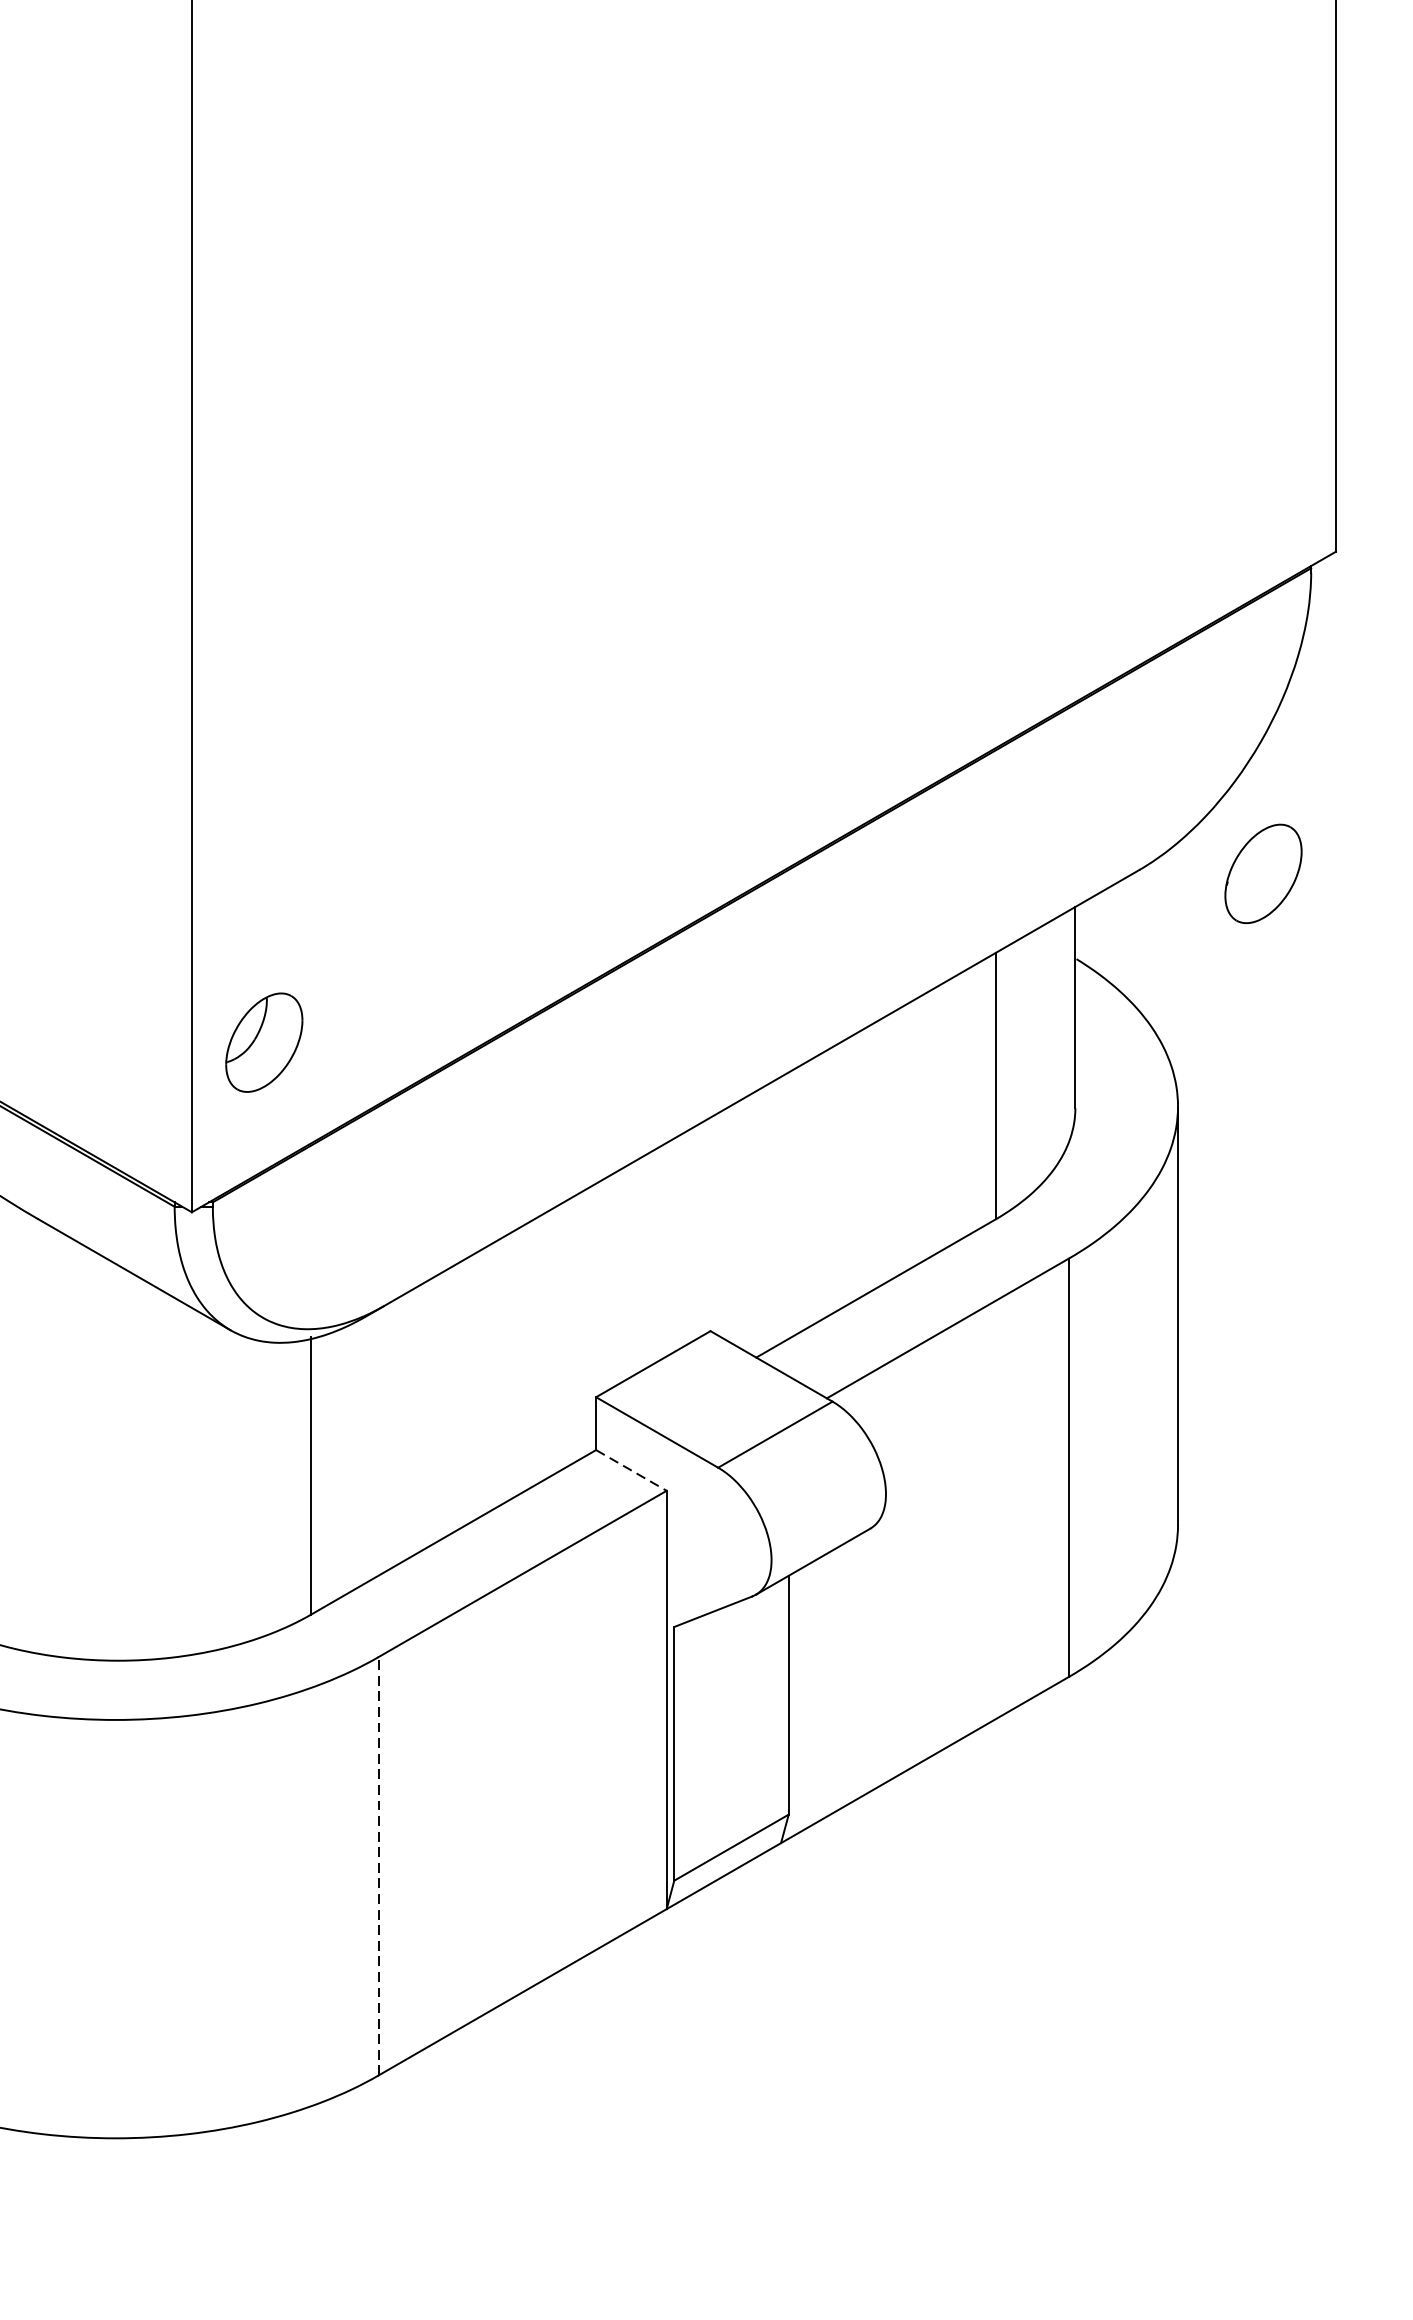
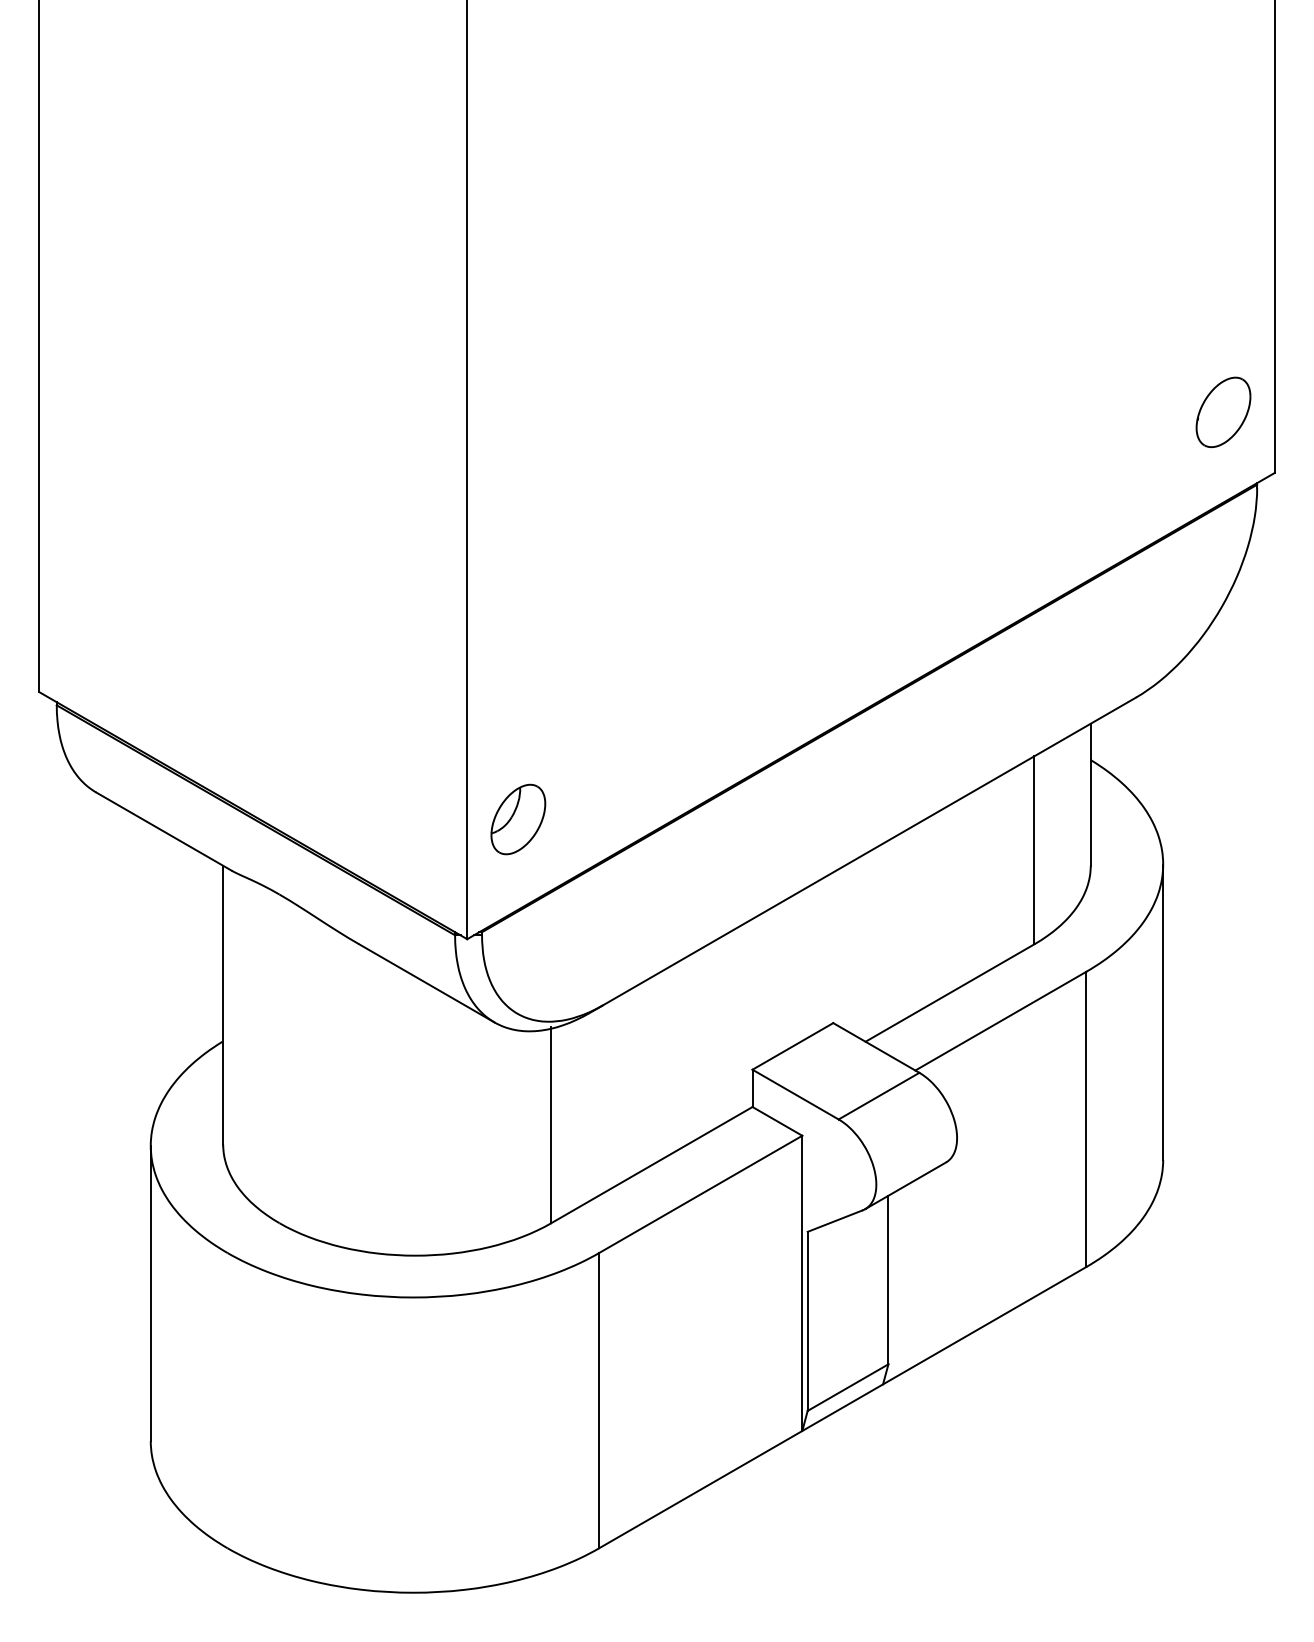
part: (1263, 872) -> (1223, 411), moved
line: (631, 1470) -> (777, 1121), dashed -> solid
line: (379, 1865) -> (599, 1400), dashed -> solid

